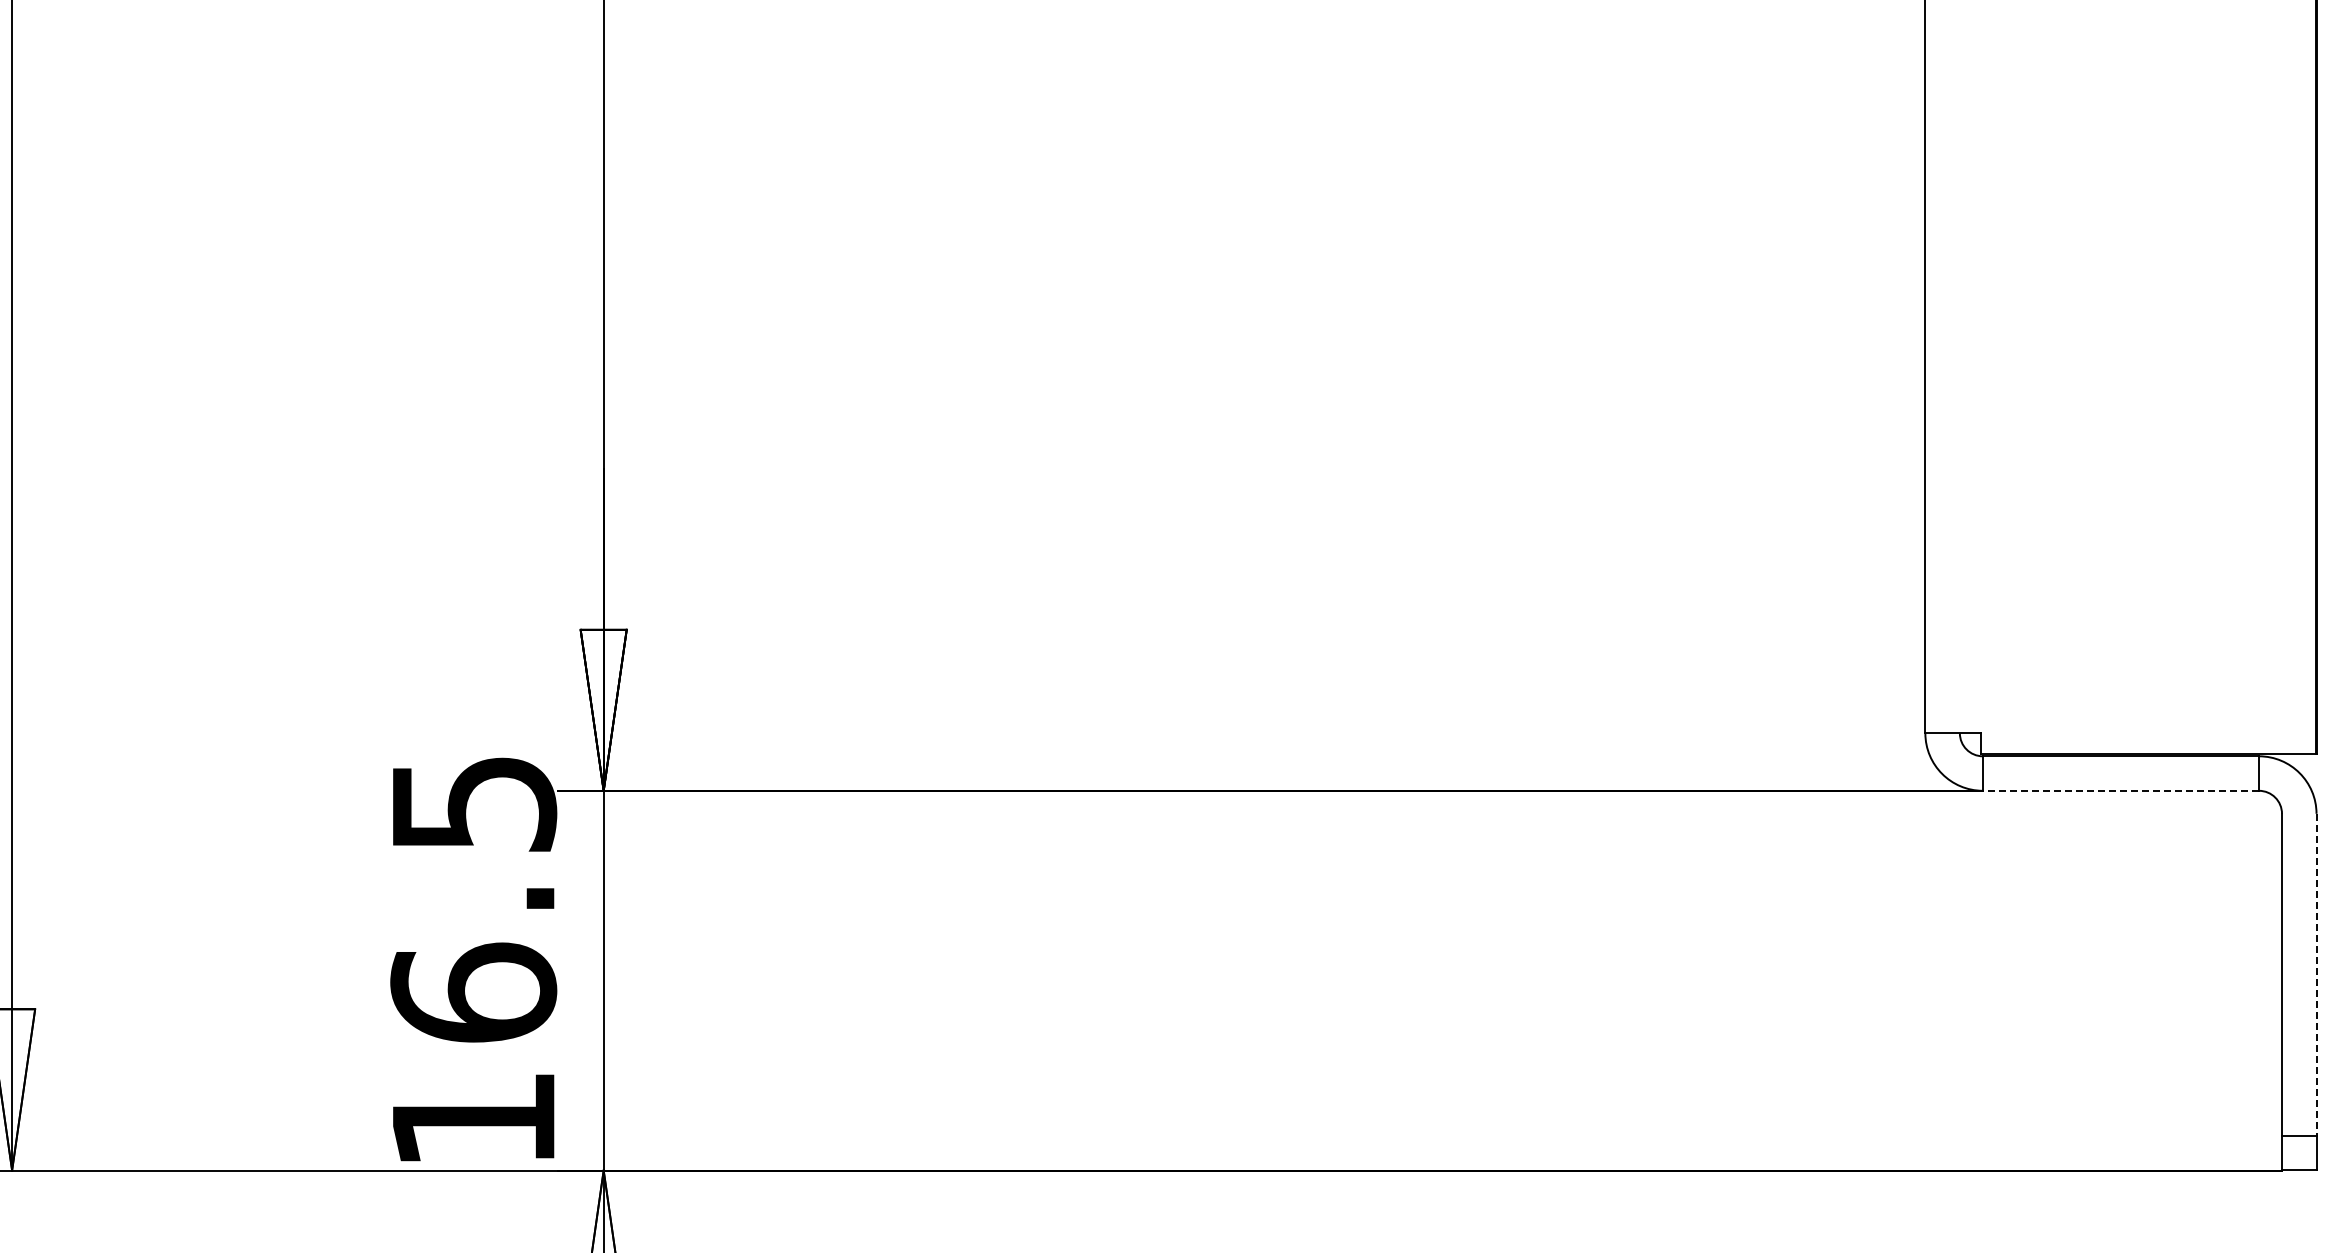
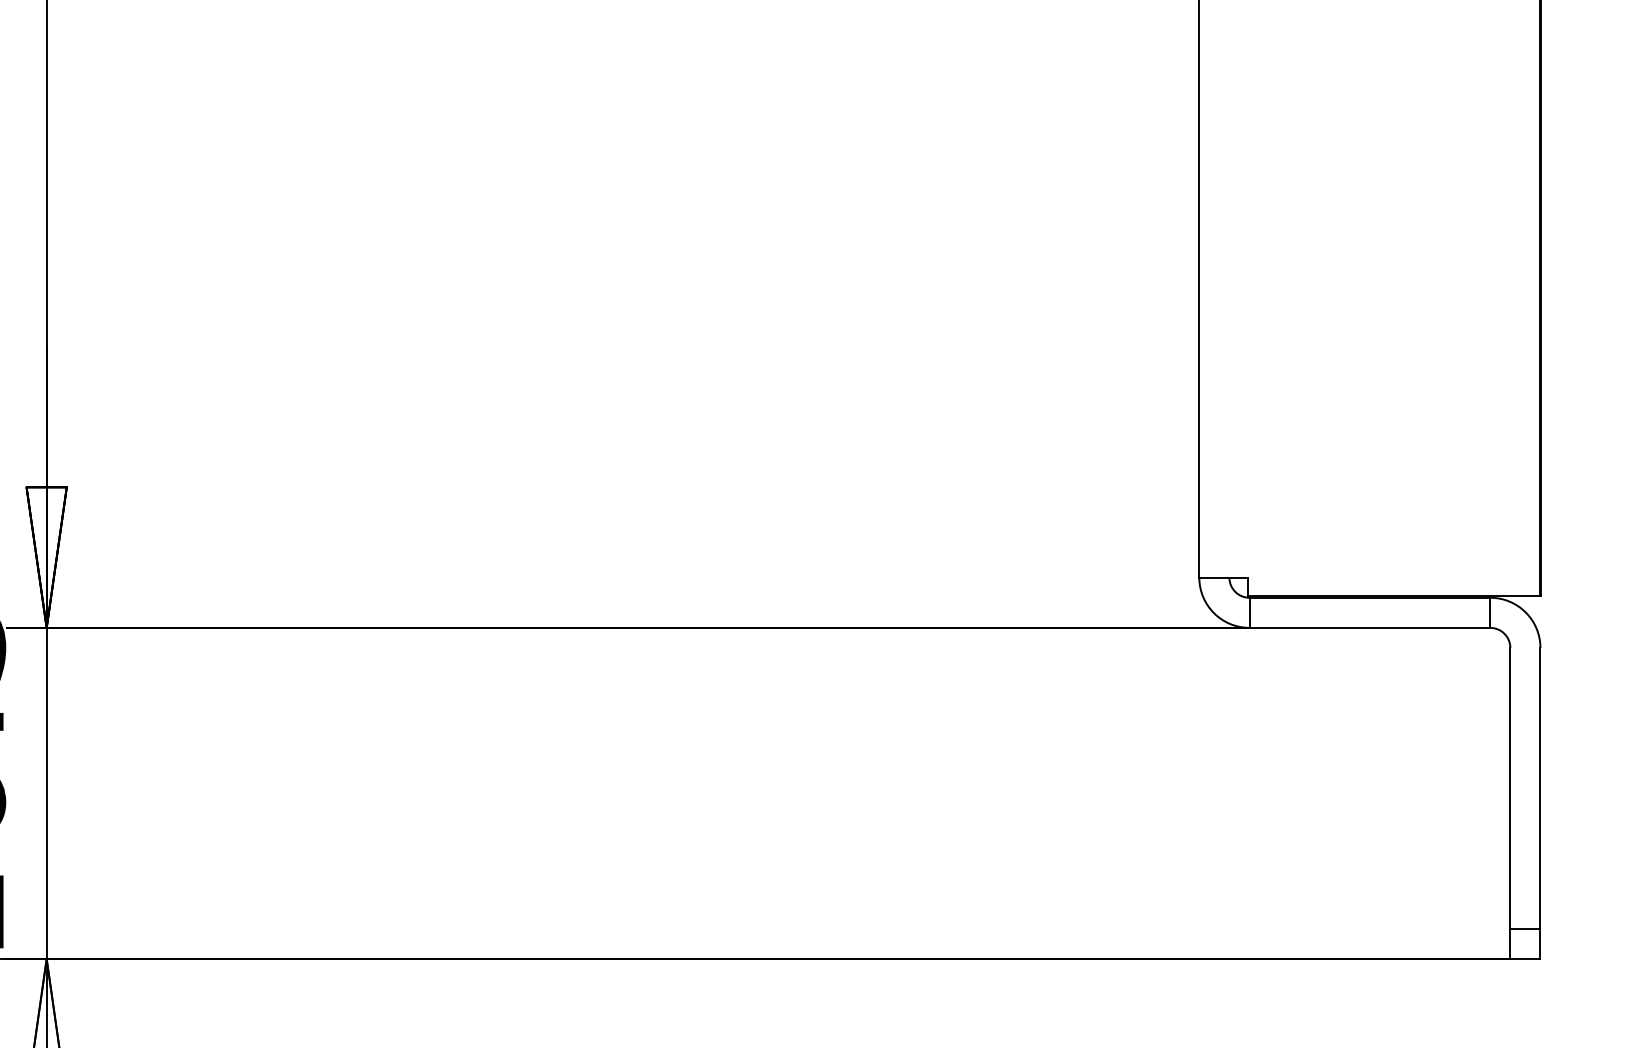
line: (2120, 790) -> (1369, 627), dashed -> solid
line: (2316, 975) -> (1540, 788), dashed -> solid

